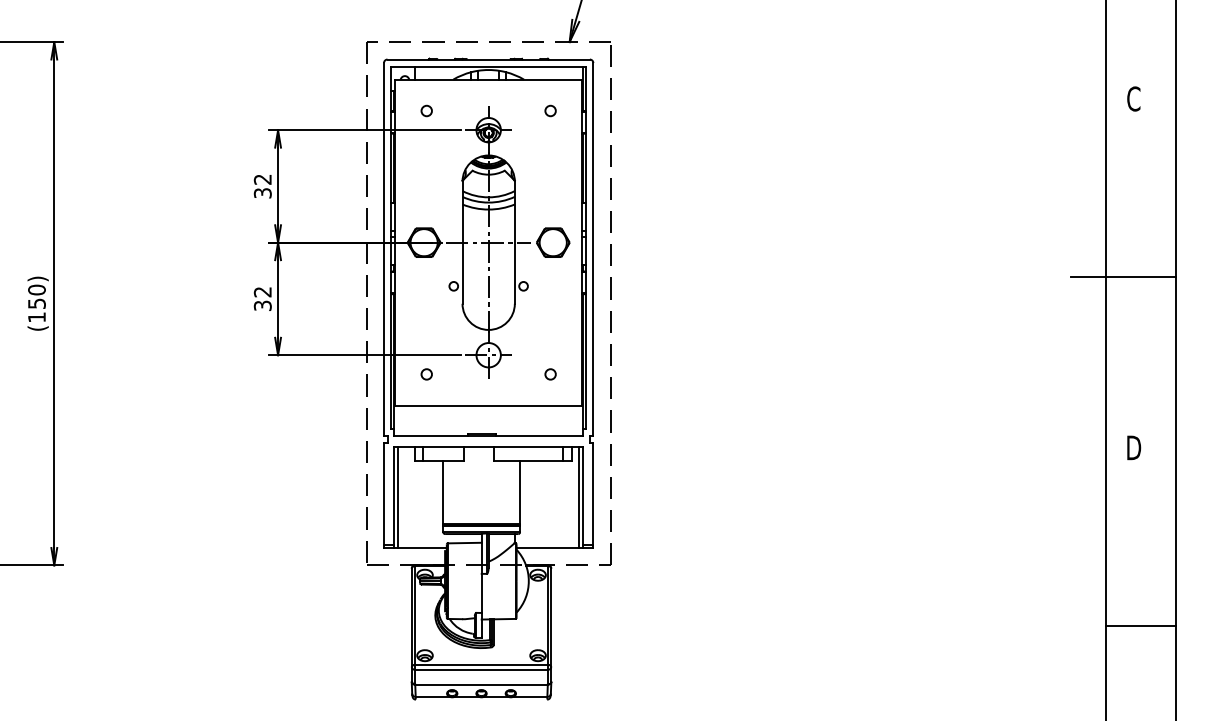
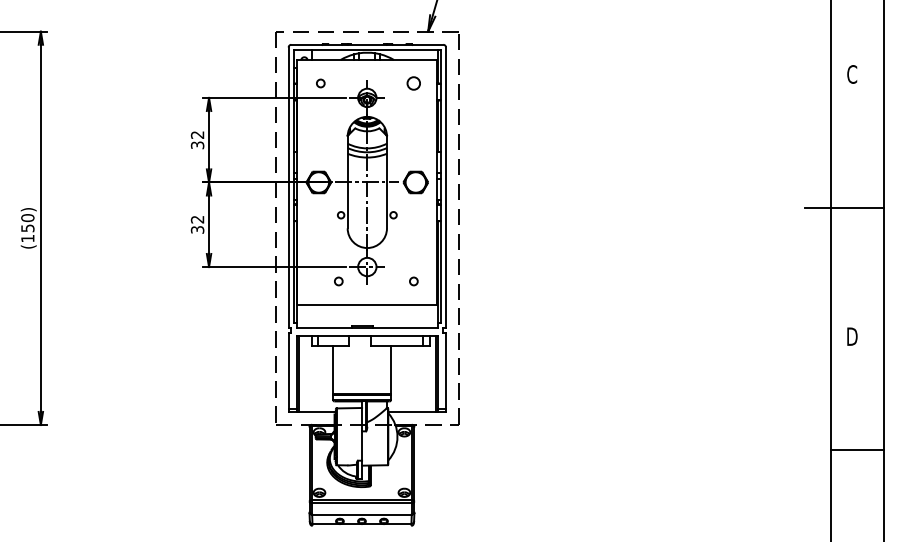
circle: (550, 111) -> (413, 83), size x1.6
circle: (426, 374) -> (338, 281), moved
line: (1140, 625) -> (857, 450), moved

